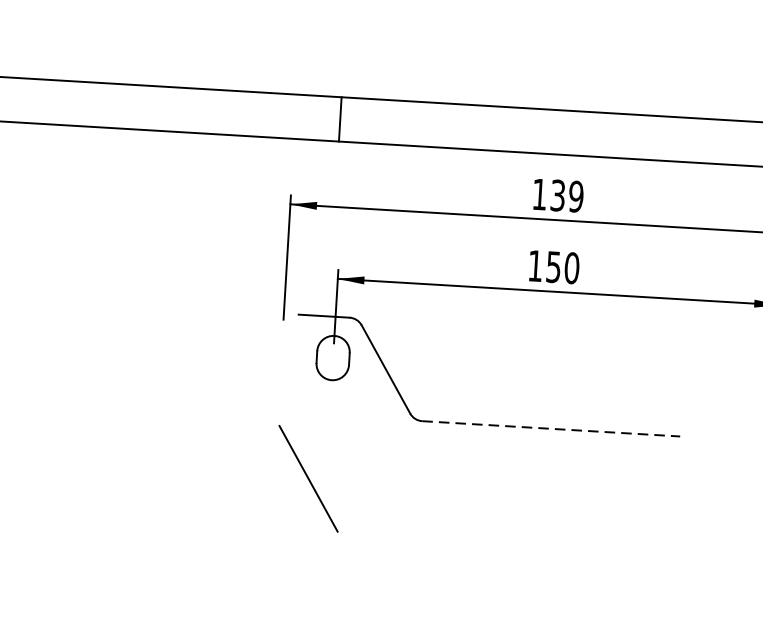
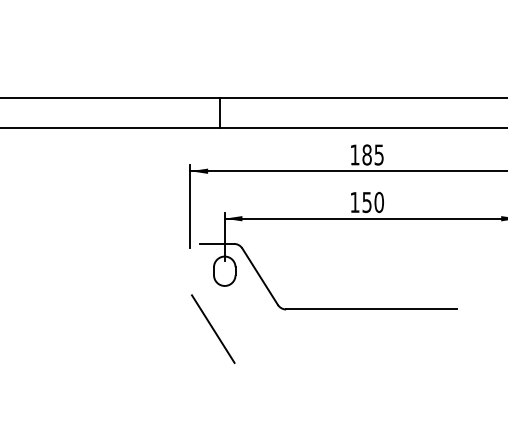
text: (566, 195) -> (372, 154), 139 -> 185
line: (550, 428) -> (371, 309), dashed -> solid
line: (308, 477) -> (213, 328), moved

